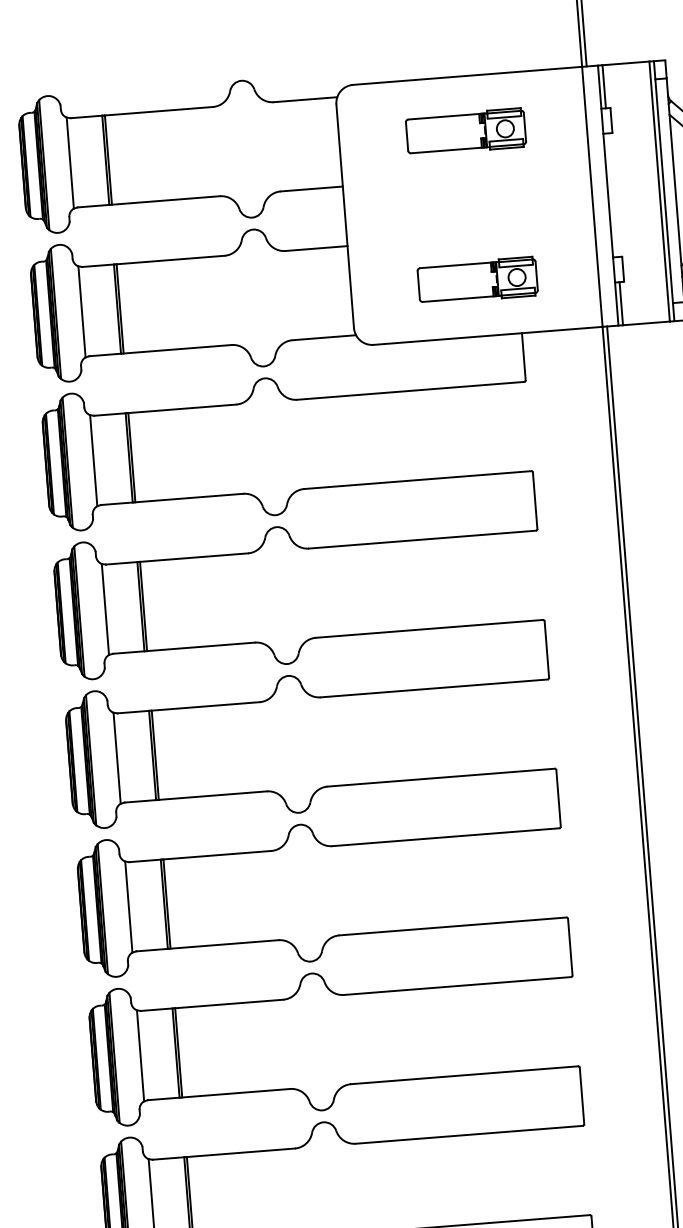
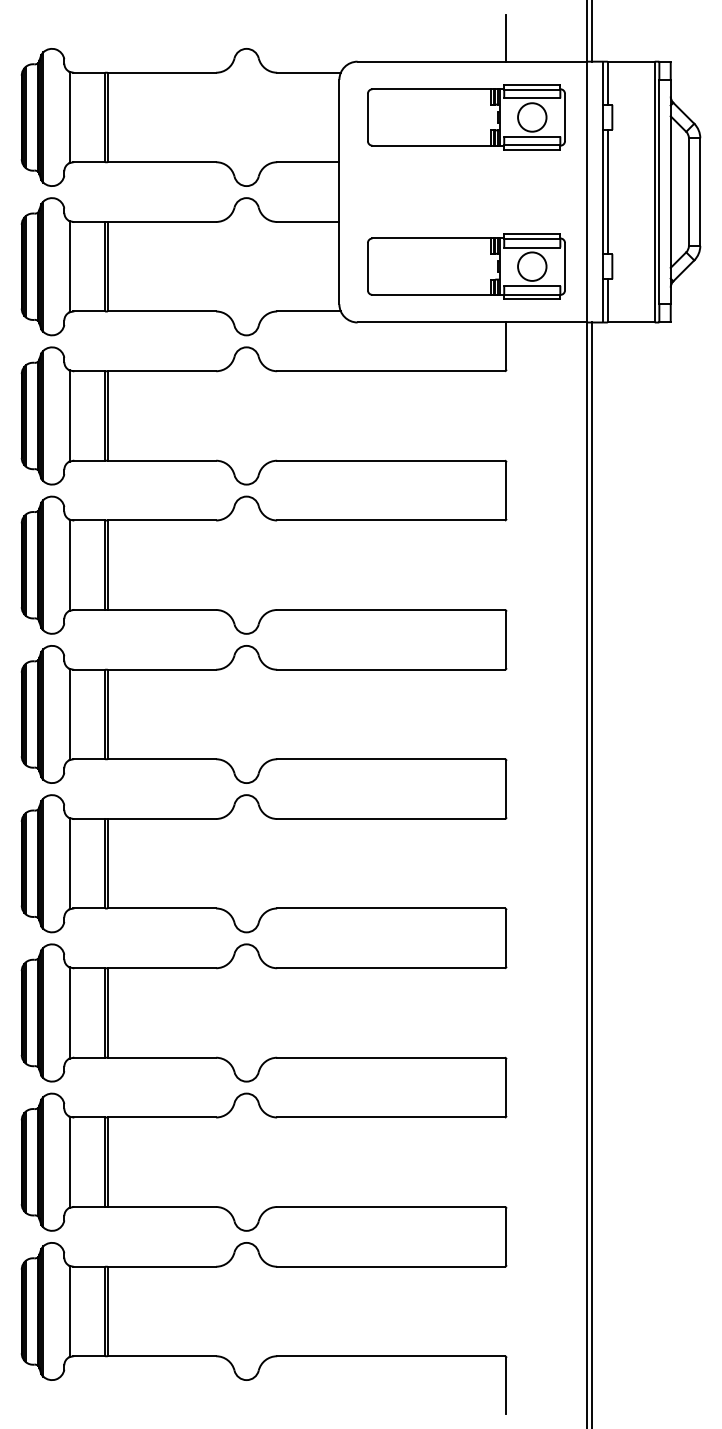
line: (499, 49) -> (506, 37), added
part: (466, 131) -> (466, 117), size x1.67
line: (612, 195) -> (607, 192), added
part: (477, 280) -> (466, 266), size x1.67

